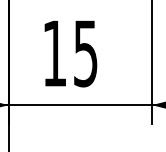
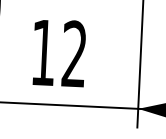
text: (85, 53) -> (74, 54), 15 -> 12

